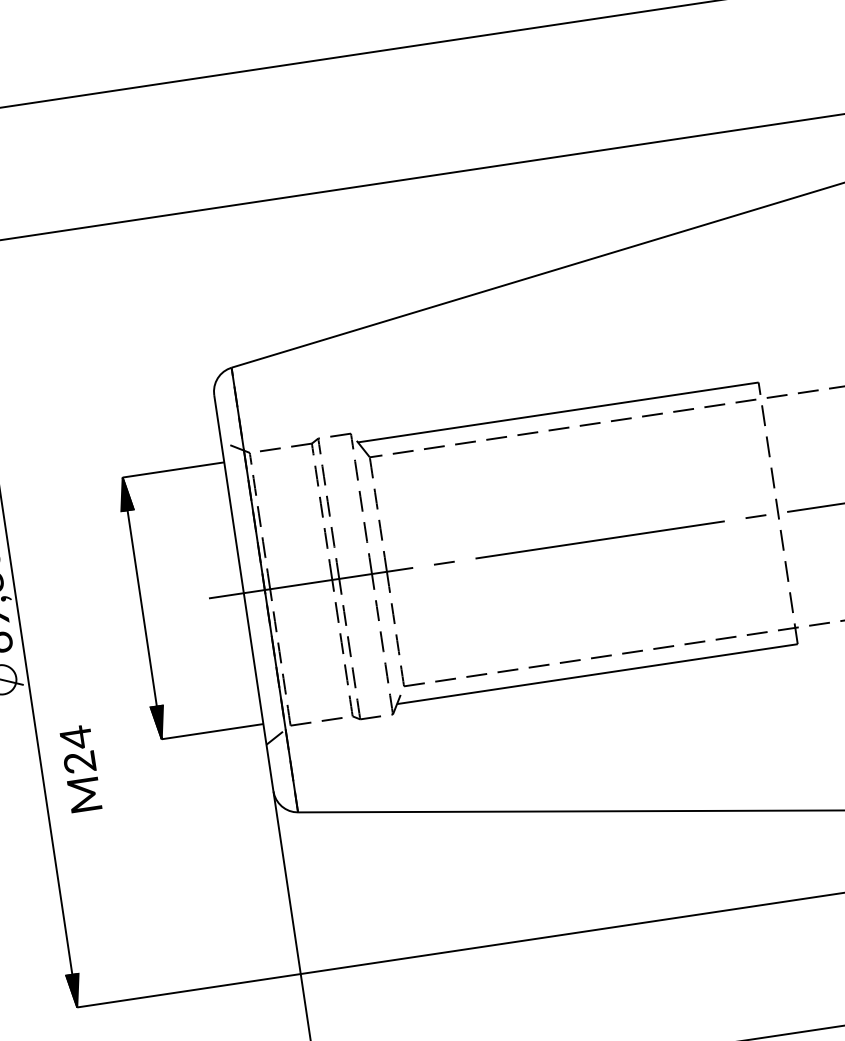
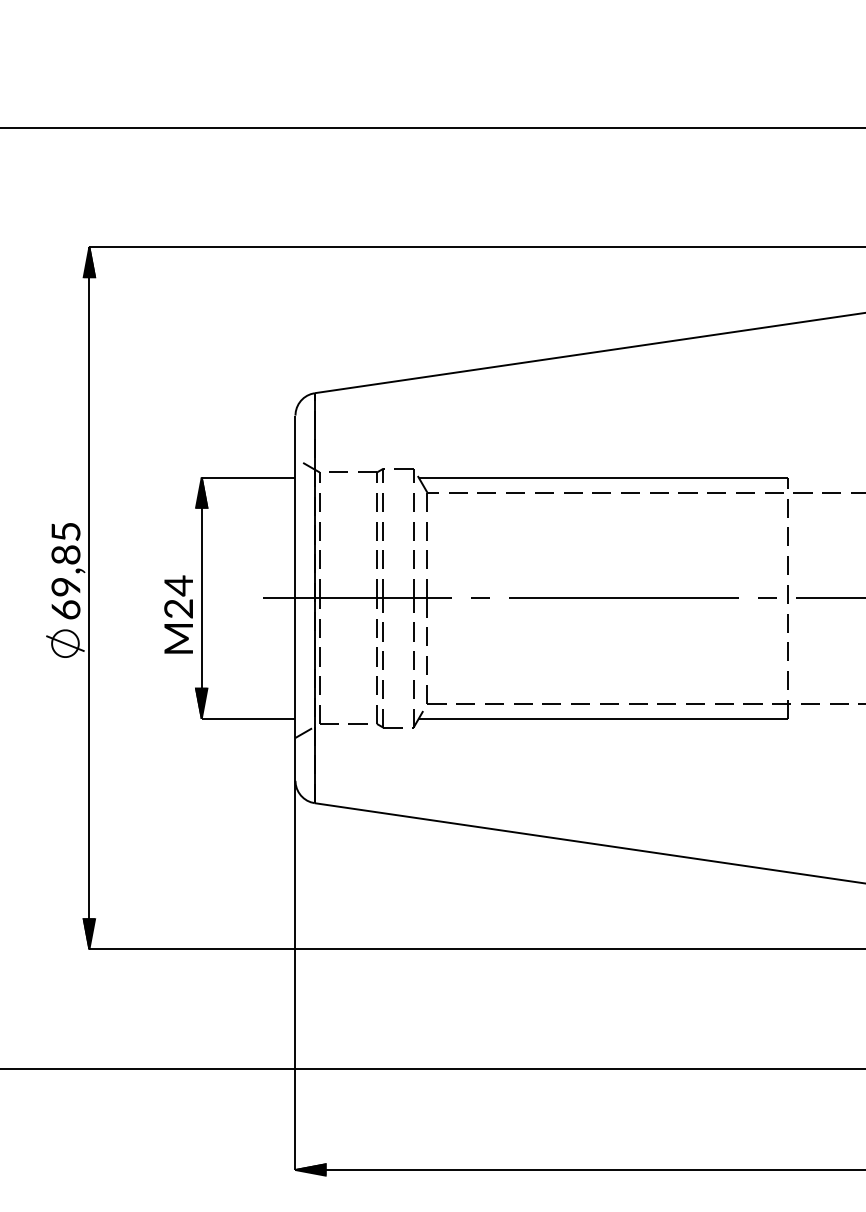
text: (80, 768) -> (178, 614), moved

